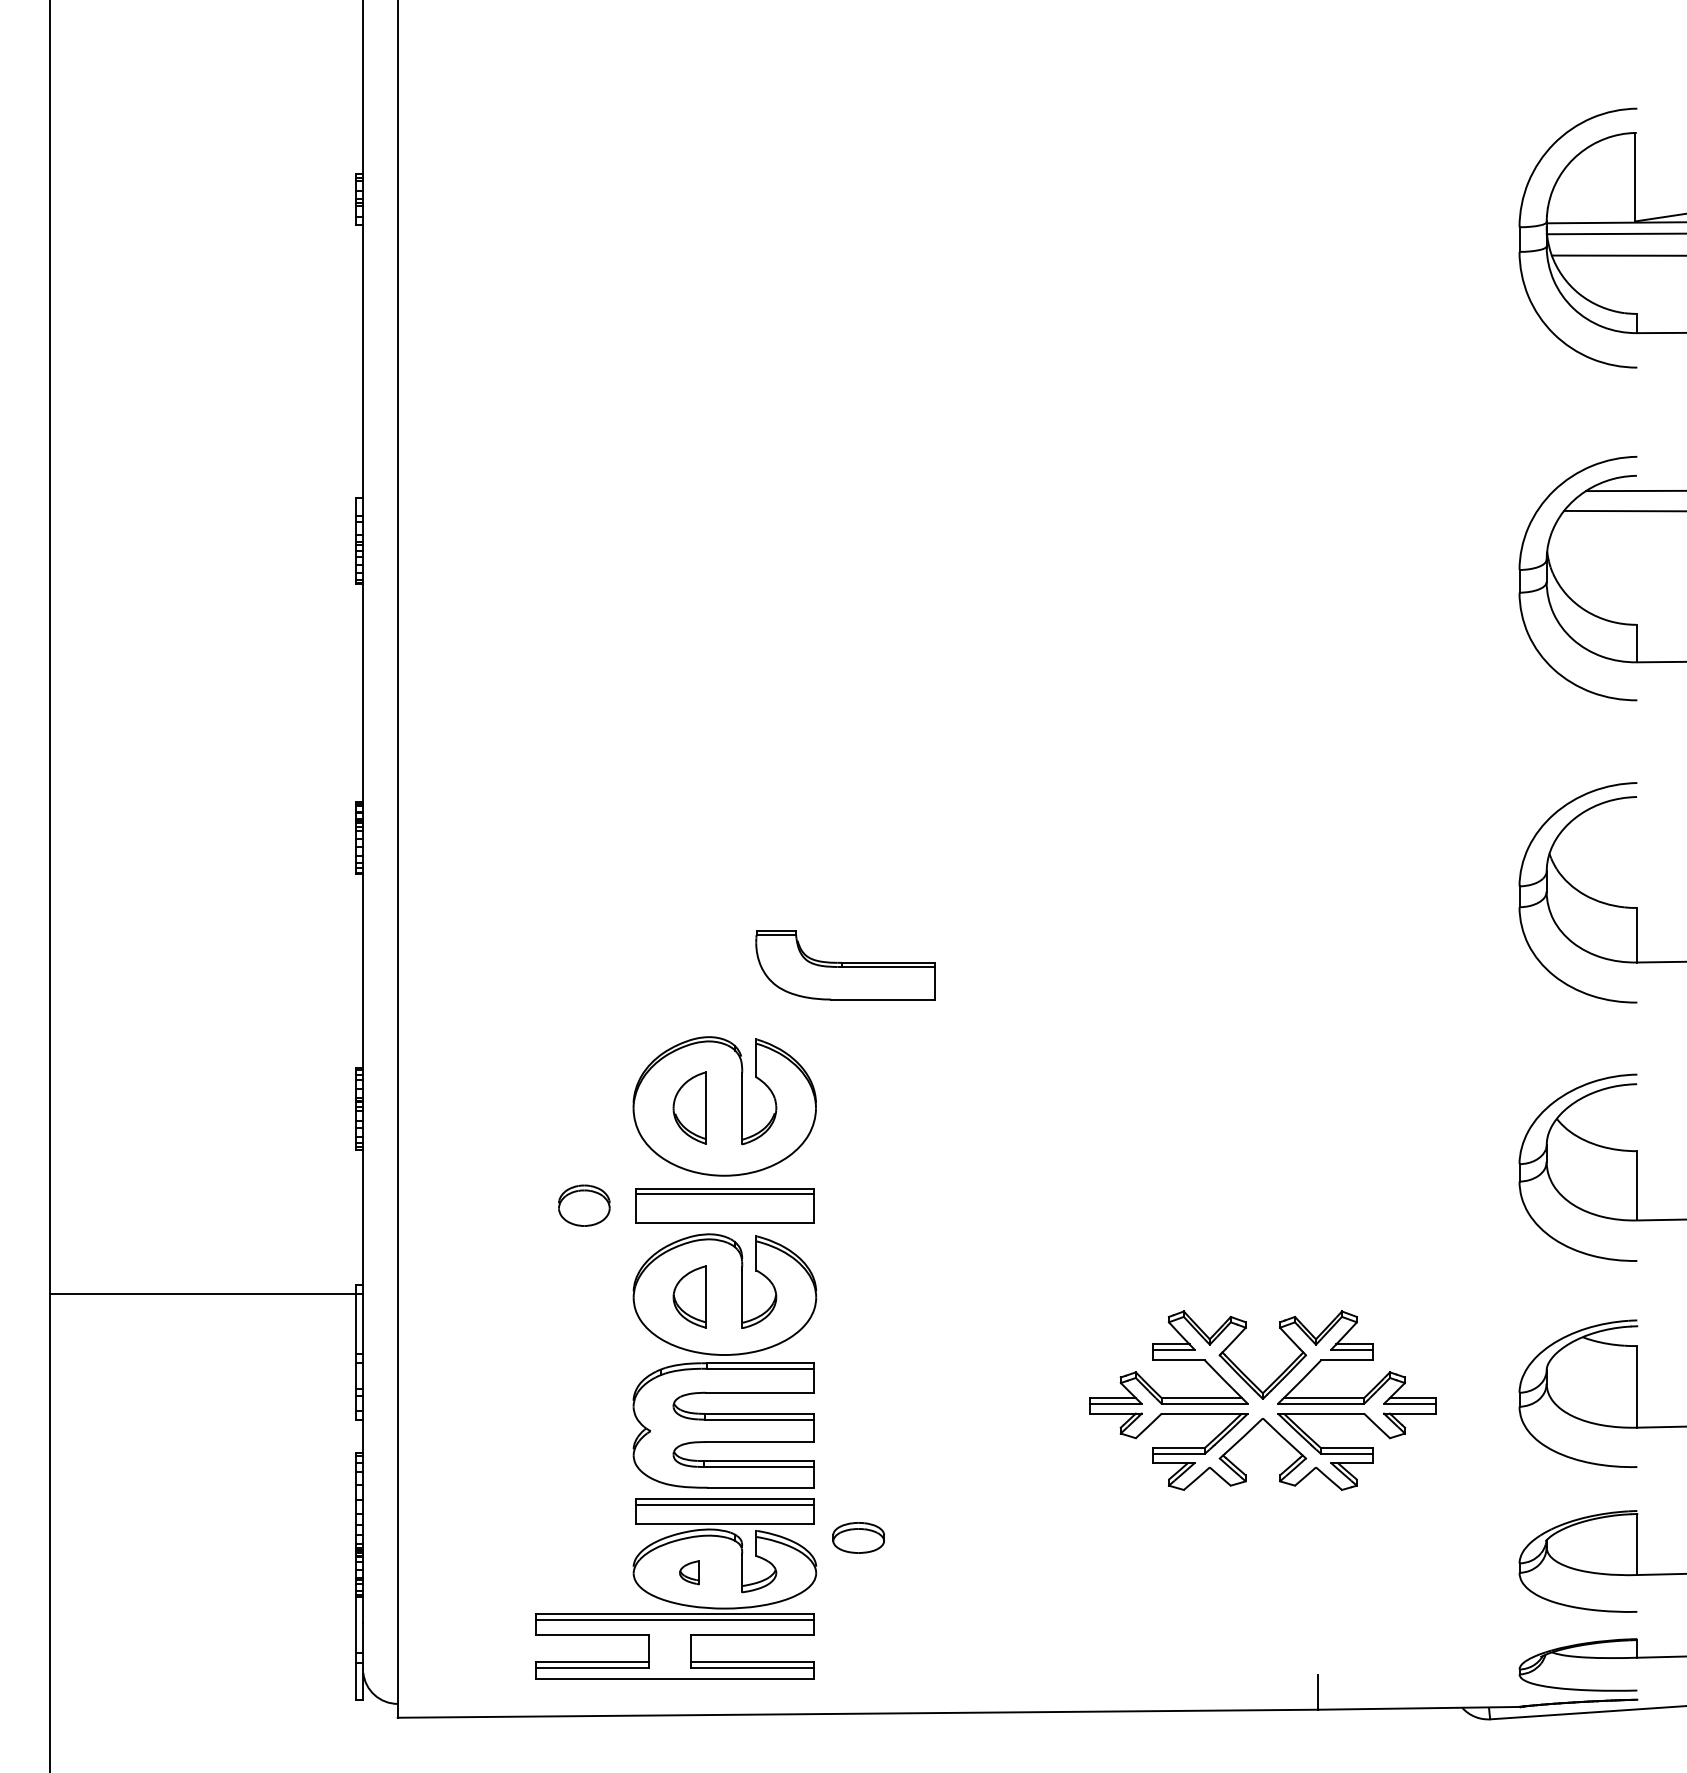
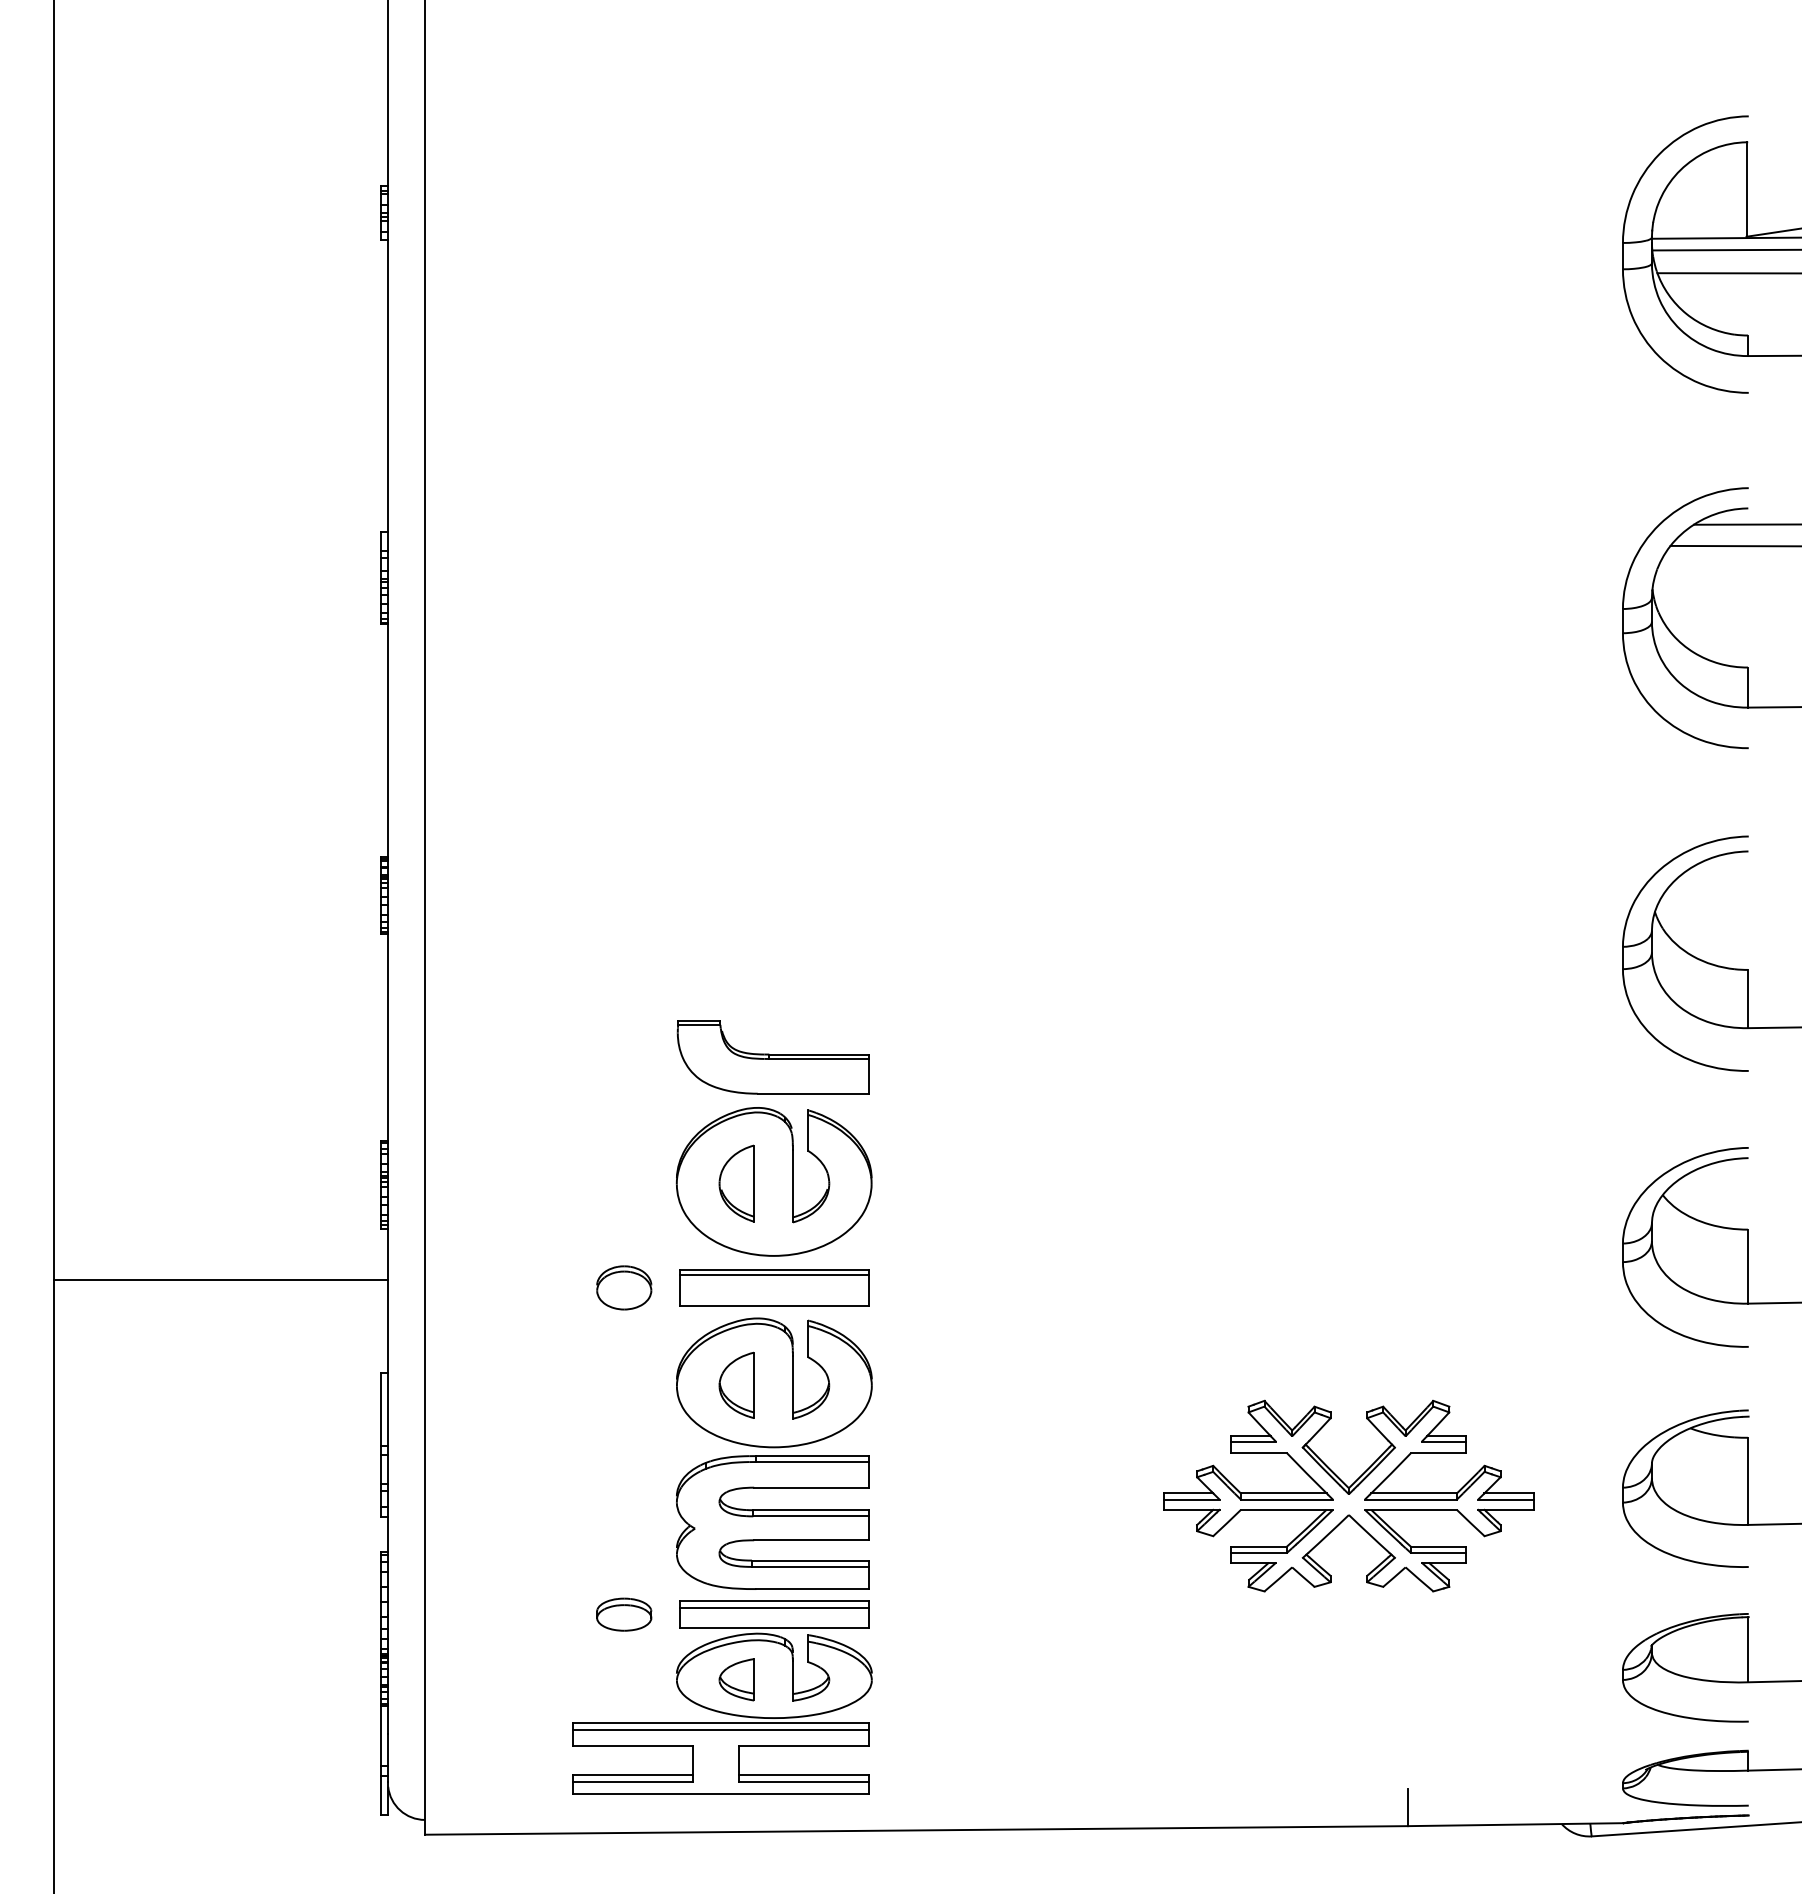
part: (844, 965) -> (772, 1057), moved
line: (206, 1294) -> (220, 1280), moved
part: (858, 1537) -> (624, 1614), moved
part: (689, 1572) -> (736, 1679), size x1.67

